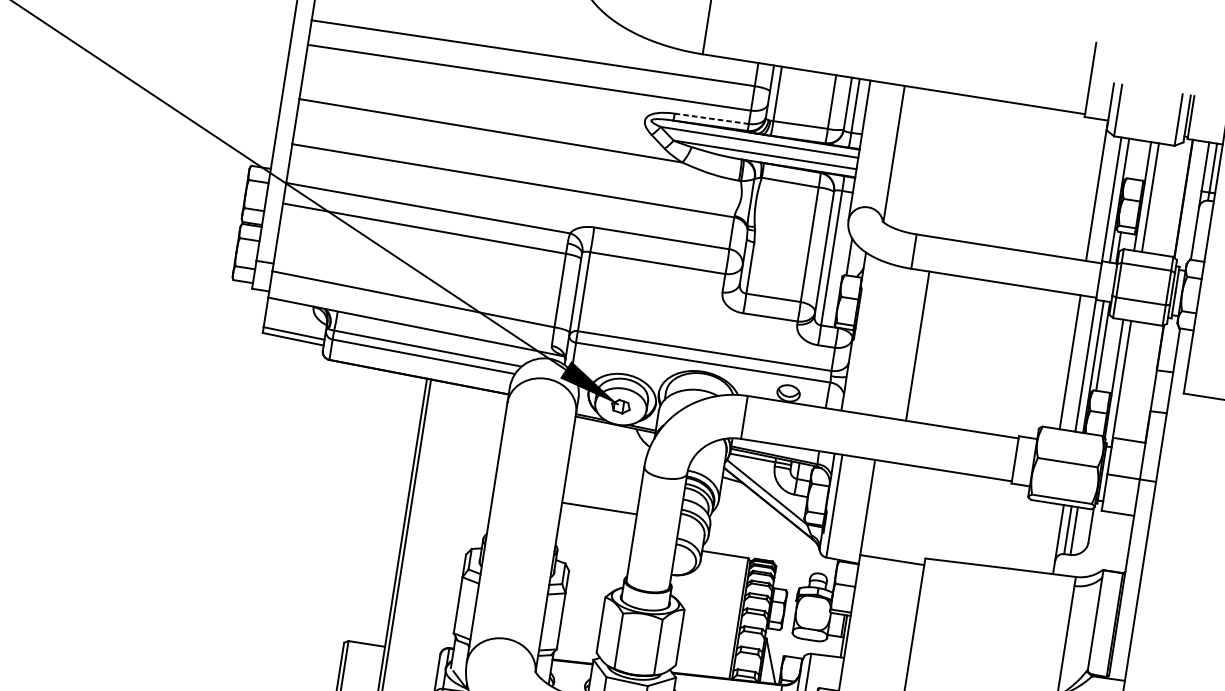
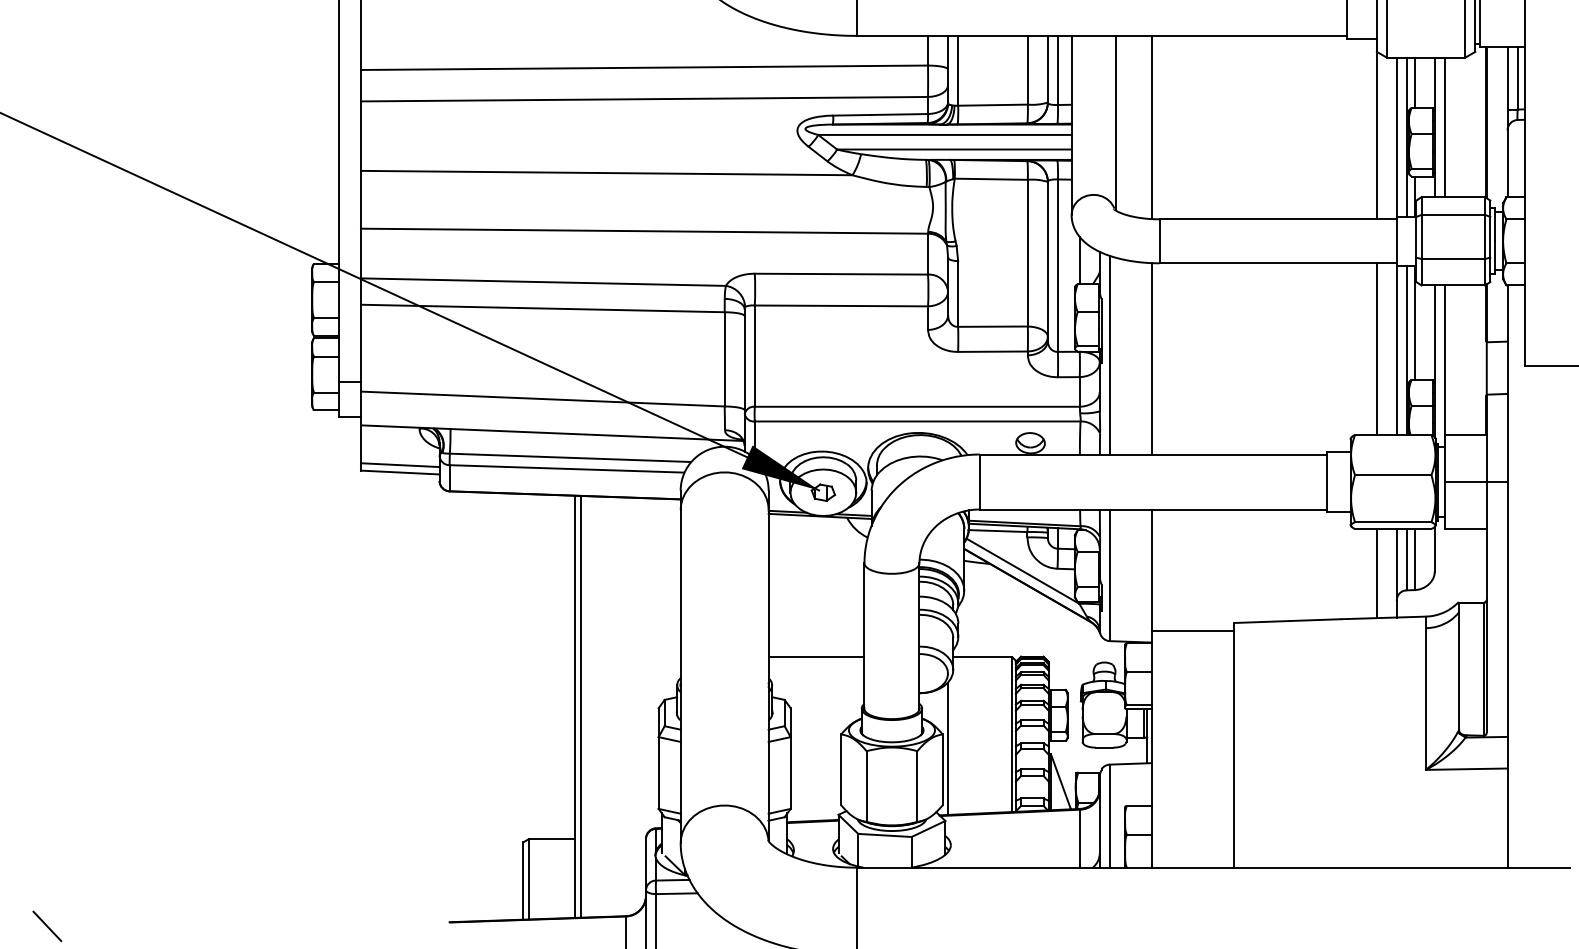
line: (712, 118) -> (881, 114), dashed -> solid
line: (1132, 158) -> (1414, 82), added
line: (921, 161) -> (1151, 127), added
line: (861, 333) -> (1109, 354), added
line: (917, 345) -> (1151, 358), moved
line: (599, 508) -> (816, 657), moved
line: (1042, 537) -> (1376, 573), added
line: (686, 621) -> (947, 748), added

